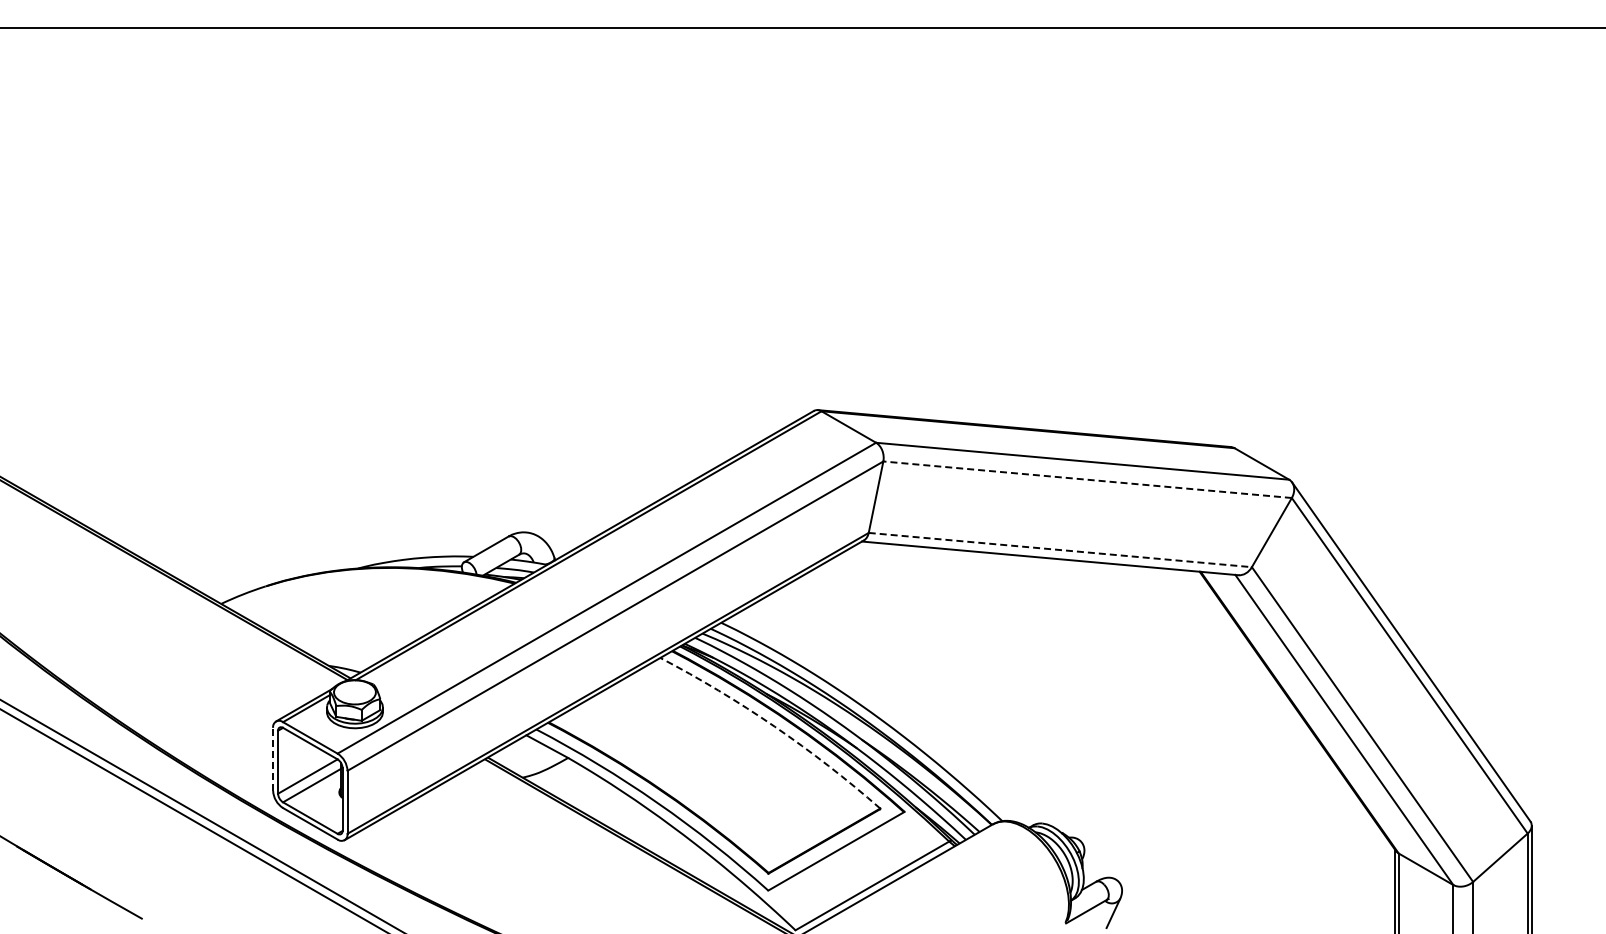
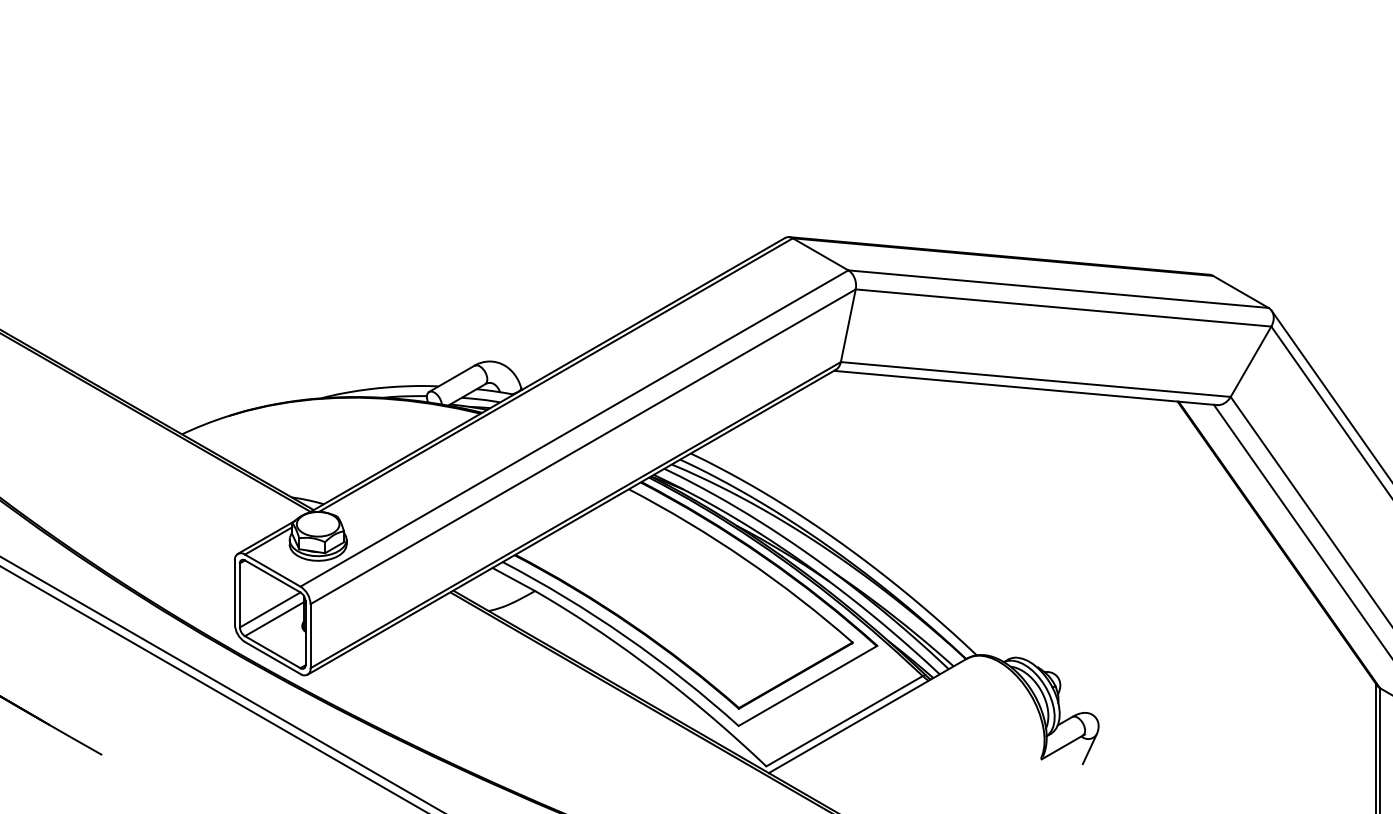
line: (1087, 479) -> (1063, 307), dashed -> solid
line: (1060, 550) -> (1035, 379), dashed -> solid
arc: (774, 726) -> (744, 559), dashed -> solid
line: (273, 758) -> (235, 591), dashed -> solid

